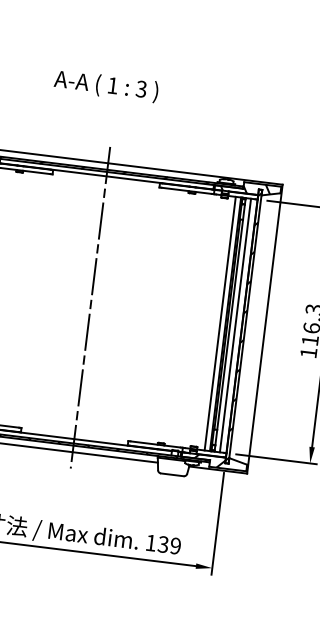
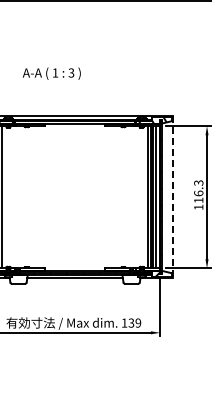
text: (105, 85) -> (51, 73), moved
line: (91, 308) -> (75, 197), removed
line: (264, 329) -> (172, 197), solid -> dashed

